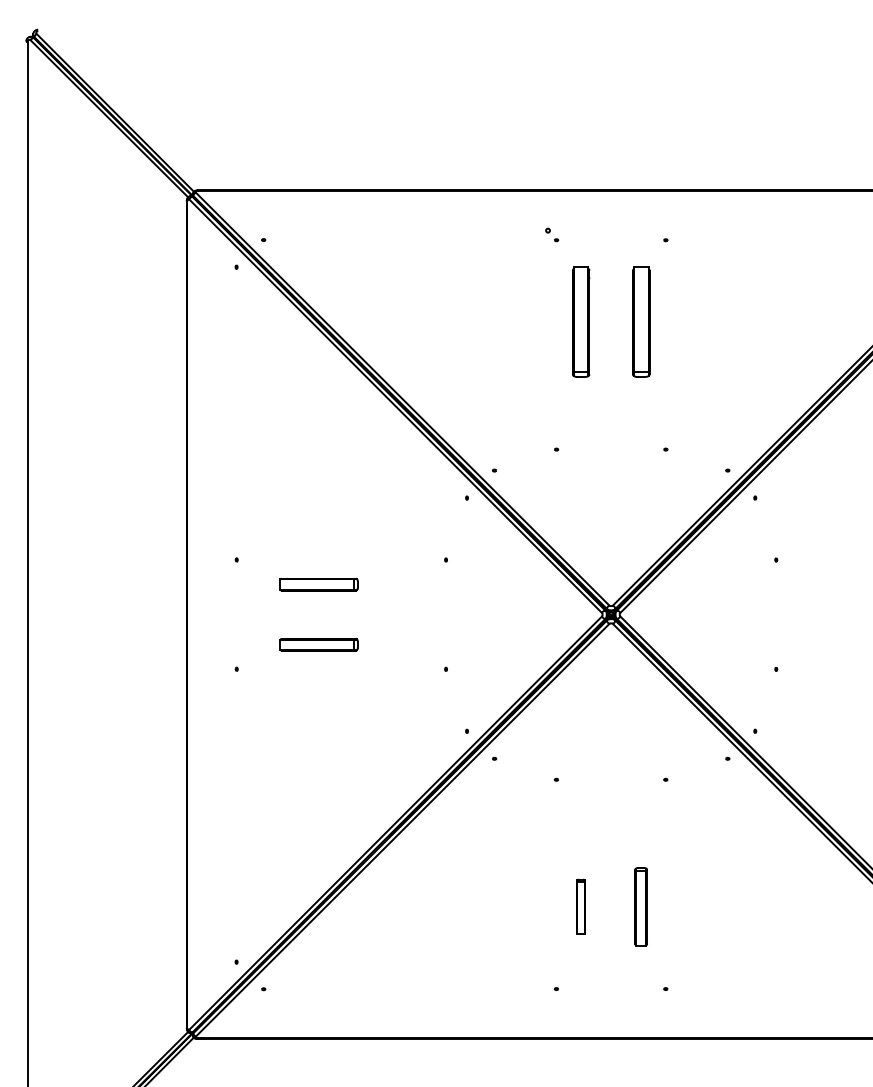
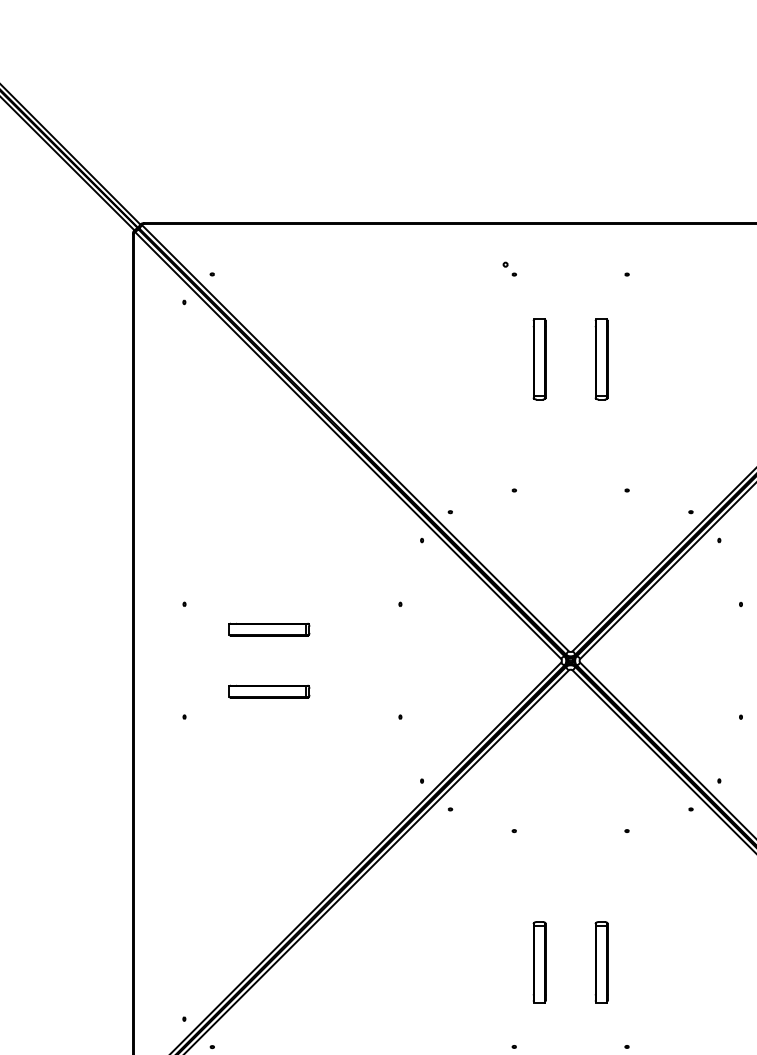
part: (580, 322) -> (539, 359), size x0.71
part: (640, 322) -> (600, 359), size x0.71
part: (580, 906) -> (539, 961), size x1.43

